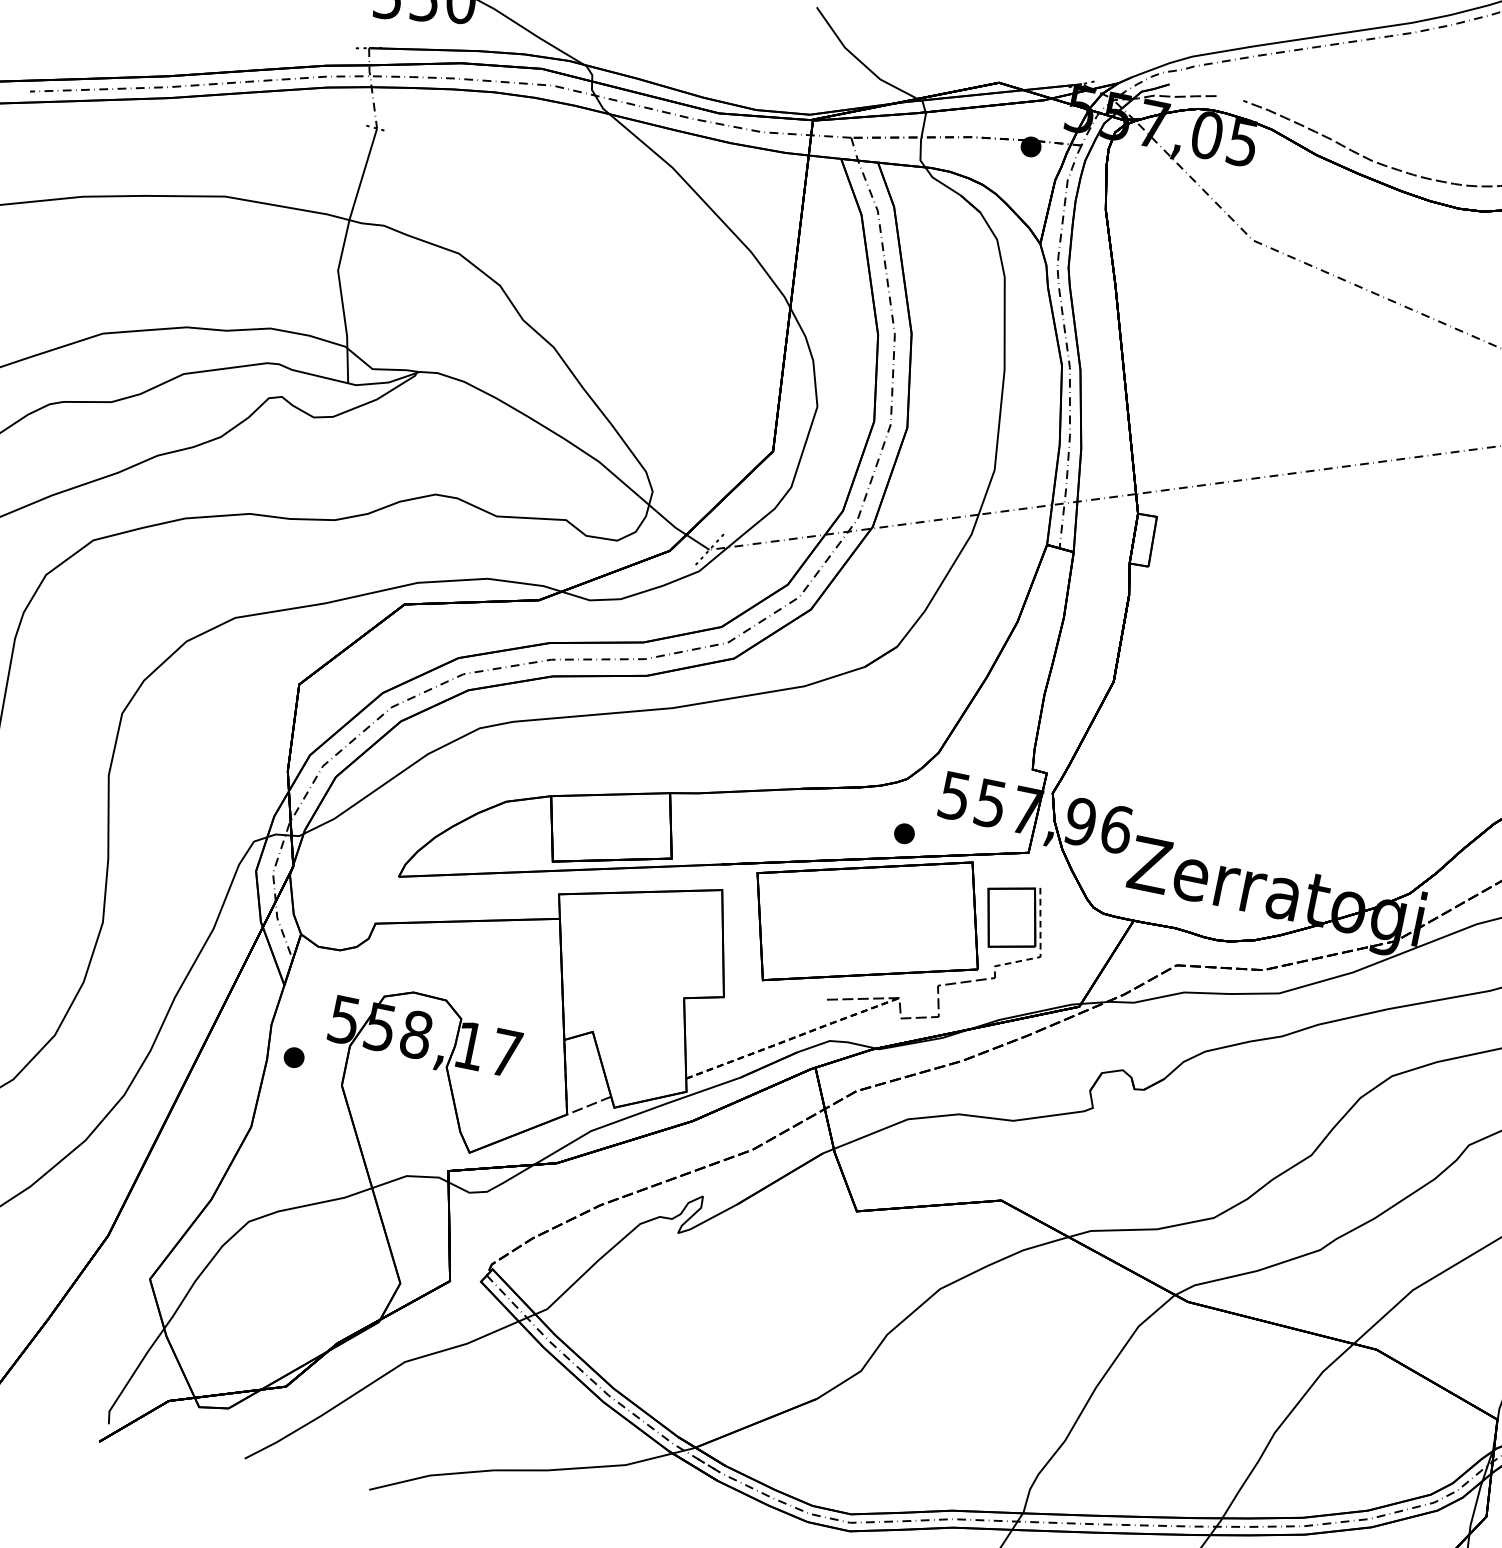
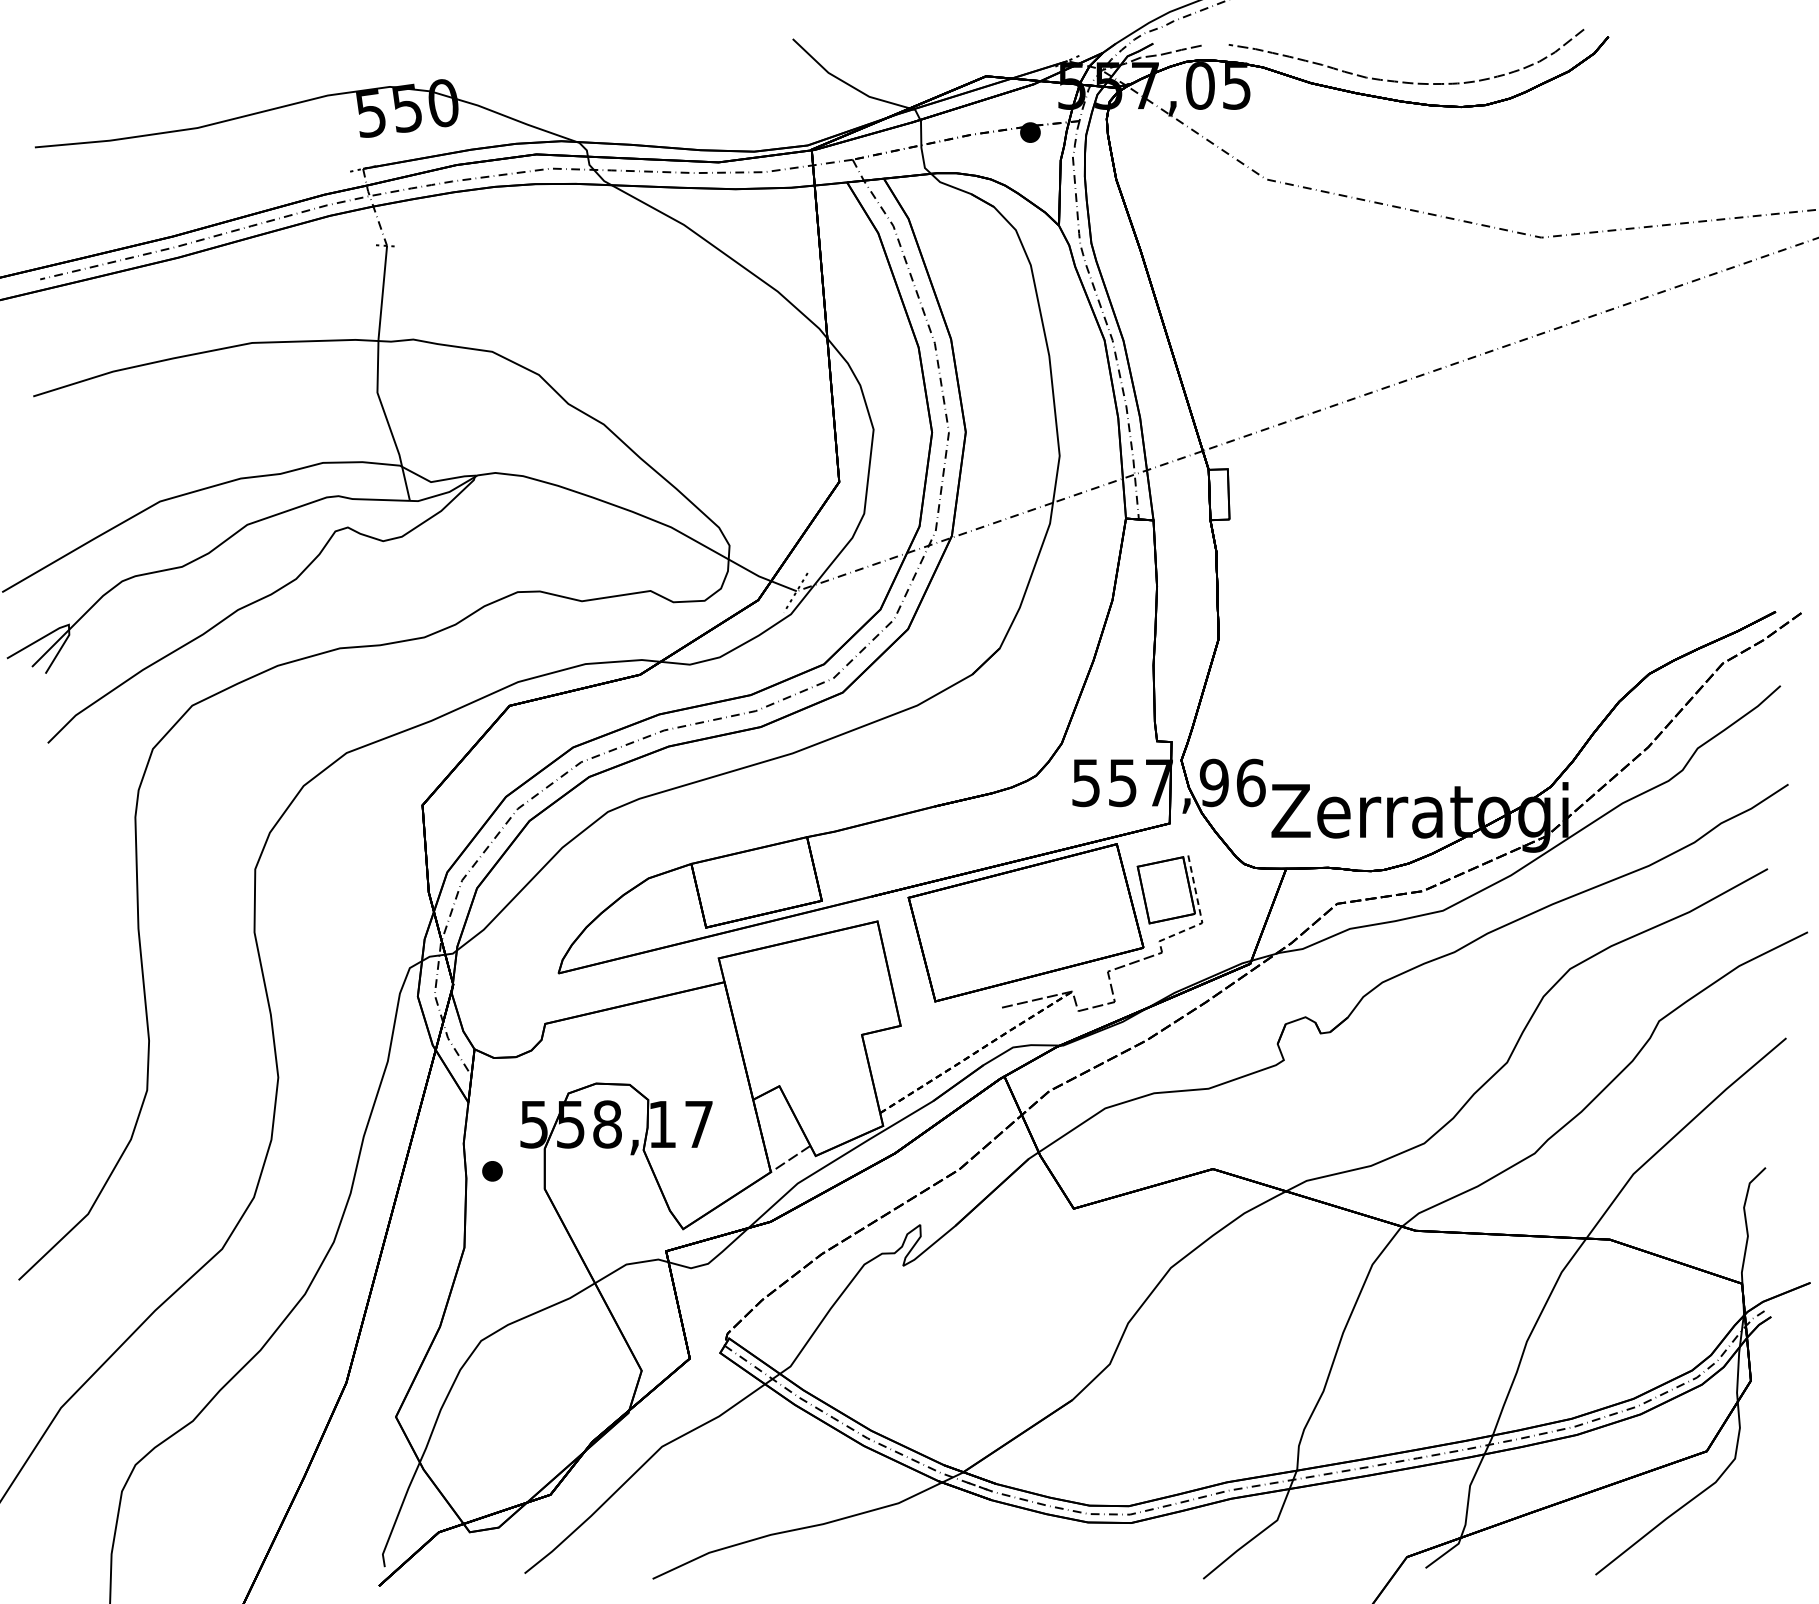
part: (904, 833) -> (1044, 829), removed

